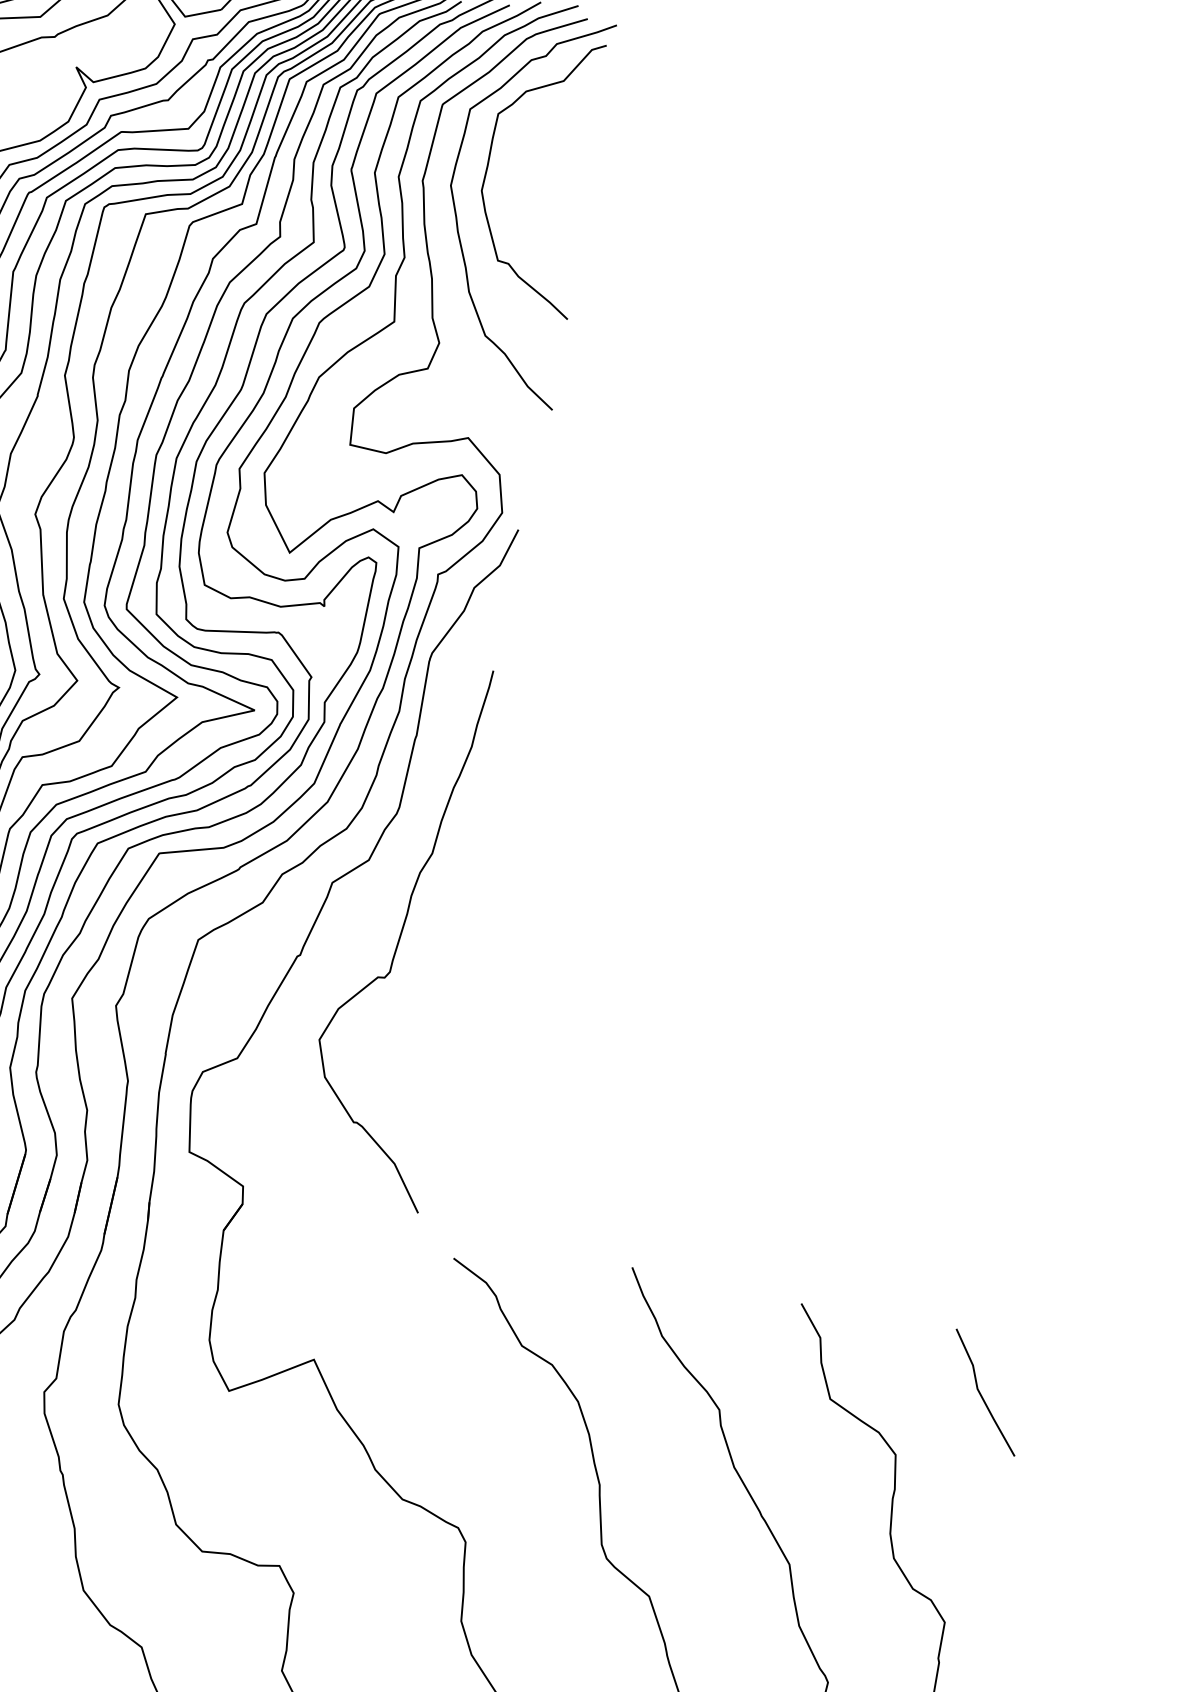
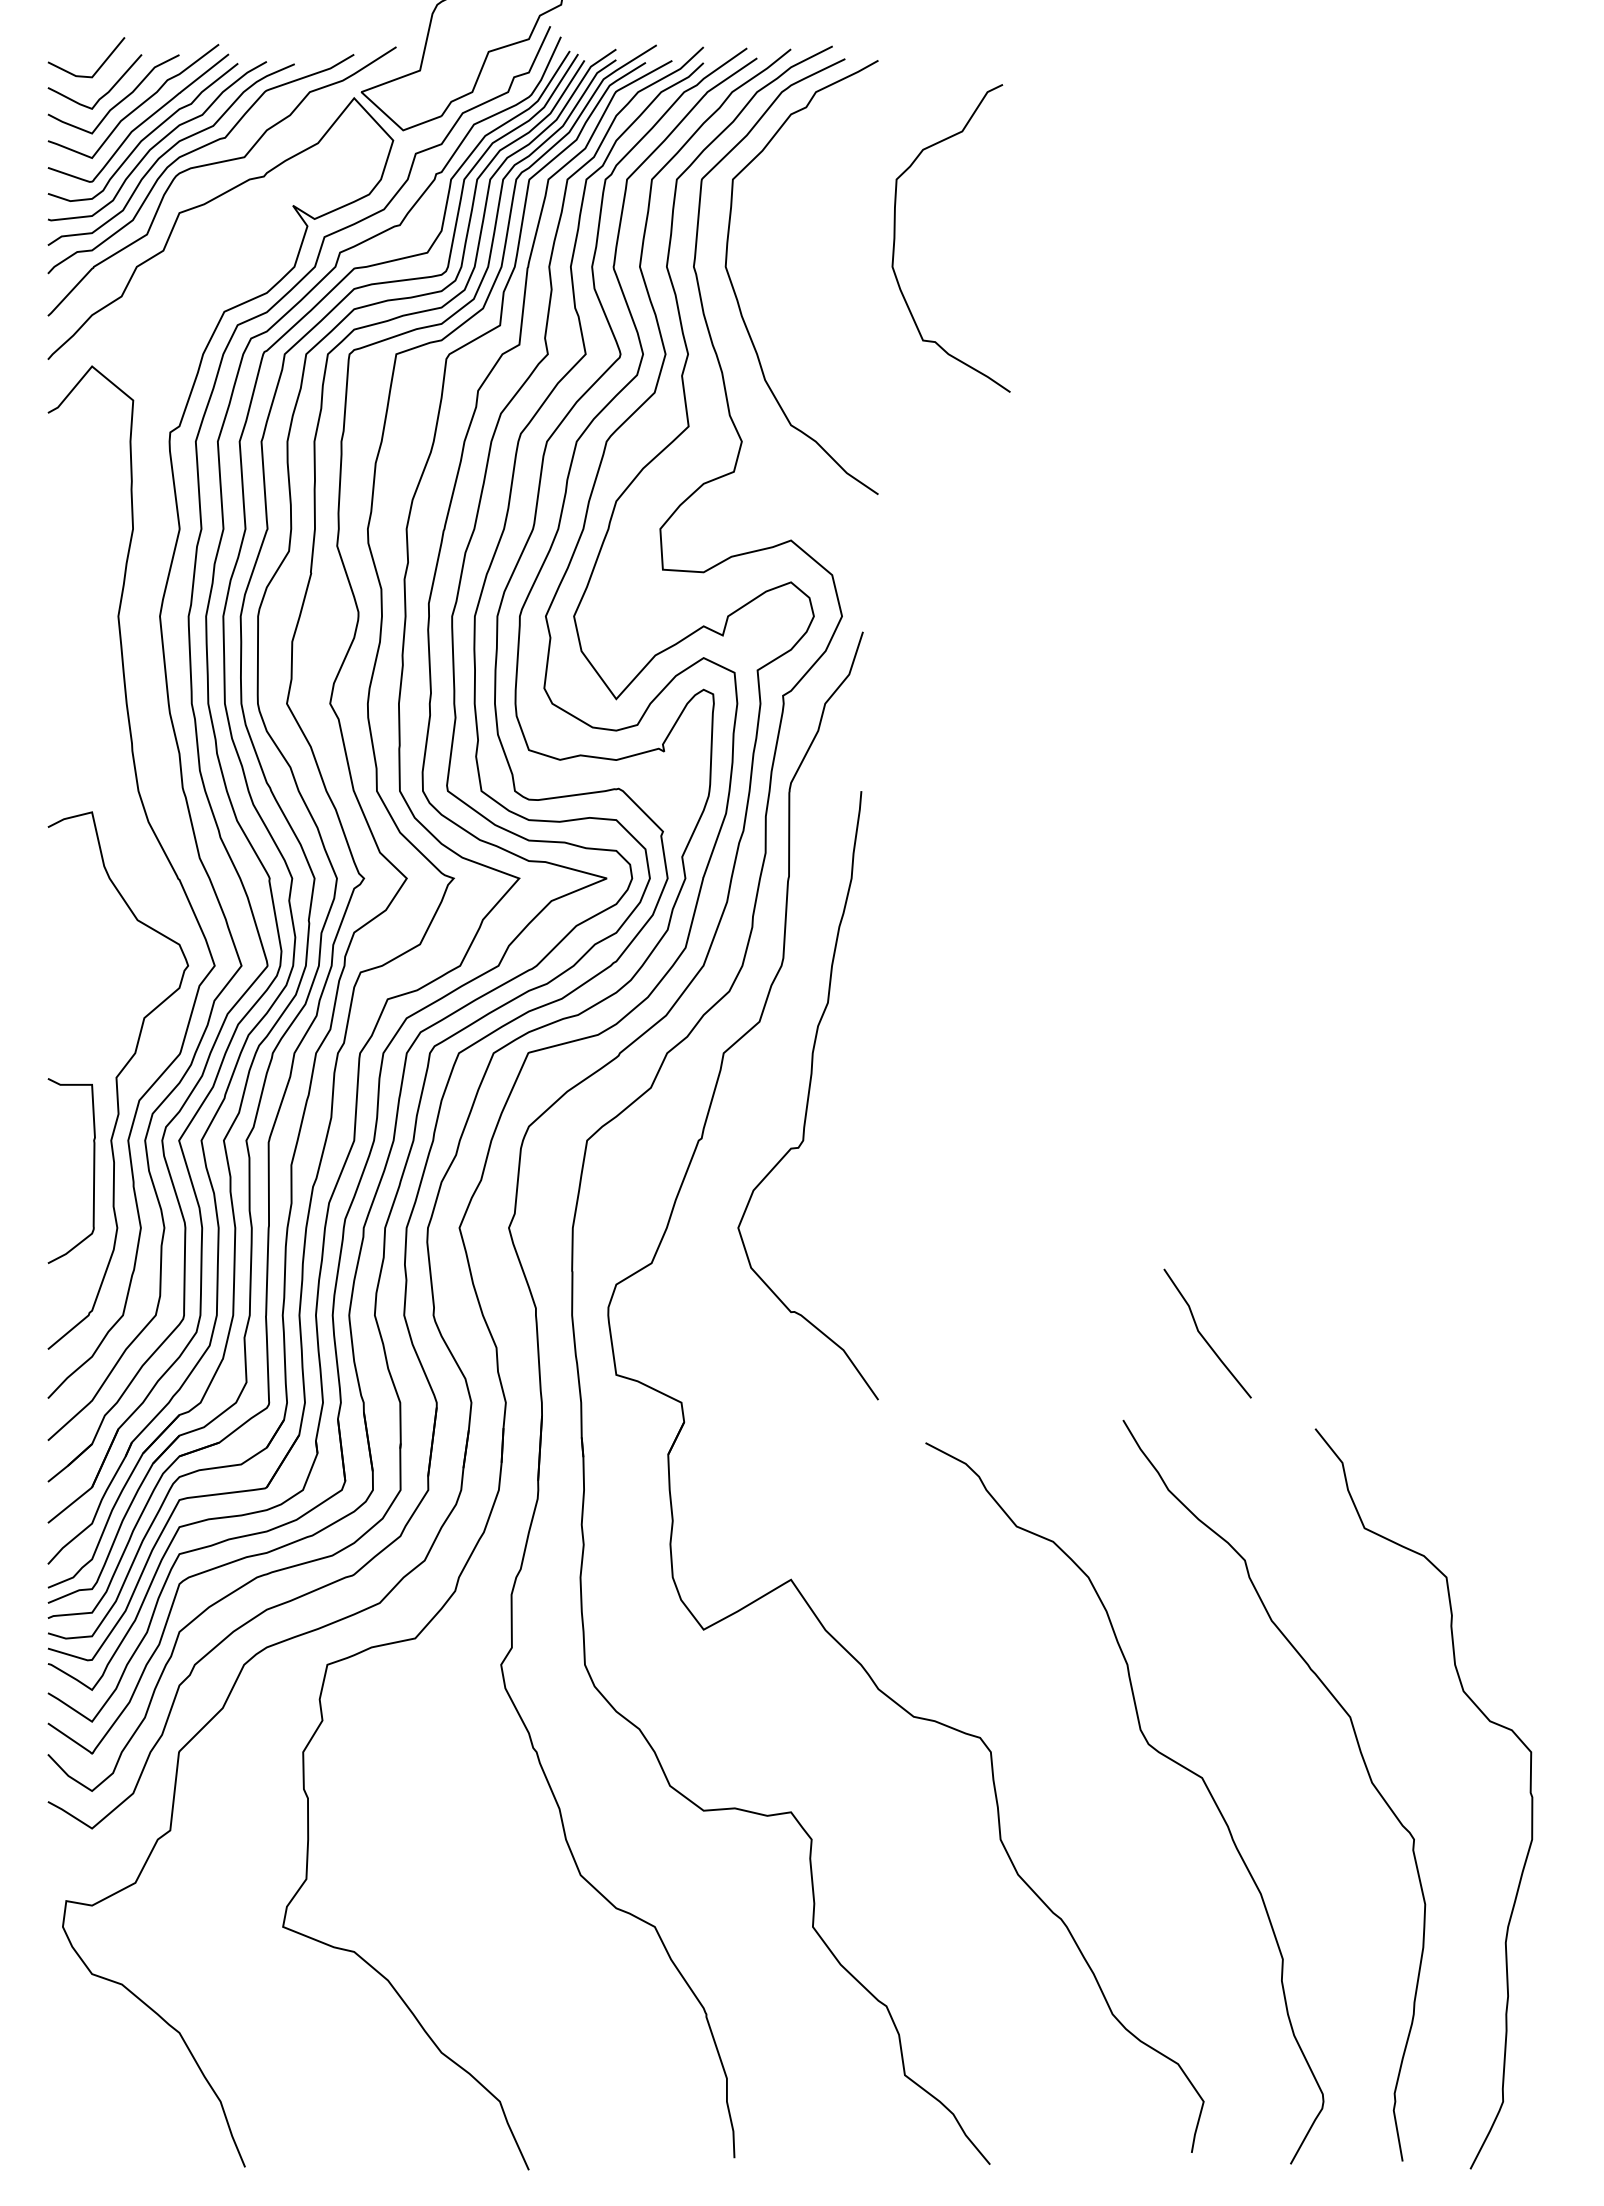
curve: (488, 166) -> (895, 238), moved
line: (981, 1394) -> (1203, 1336), moved

